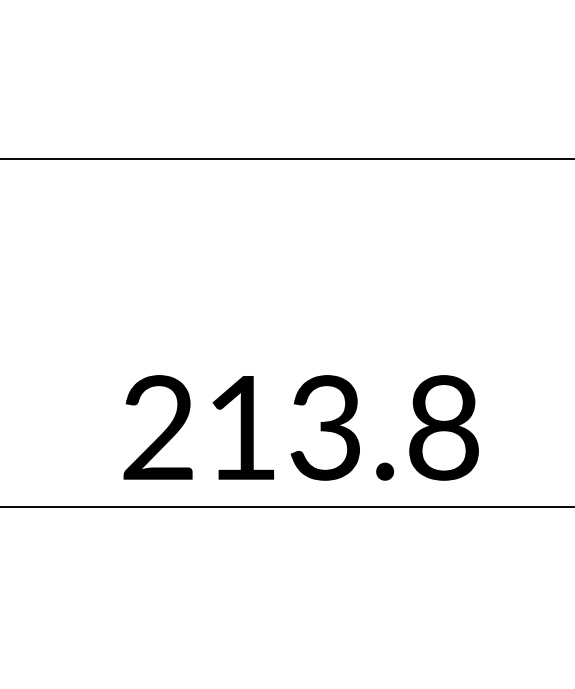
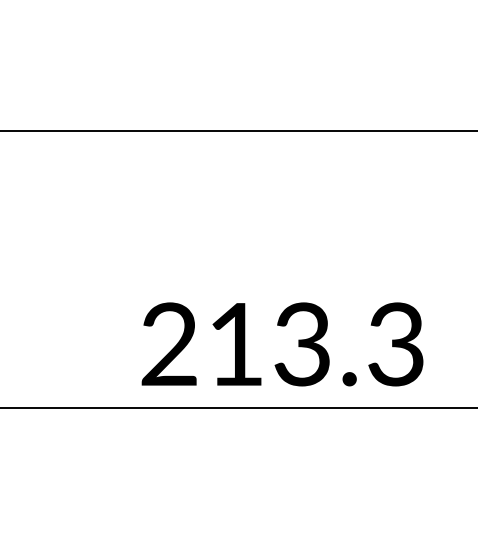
text: (444, 428) -> (396, 344), 213.8 -> 213.3

